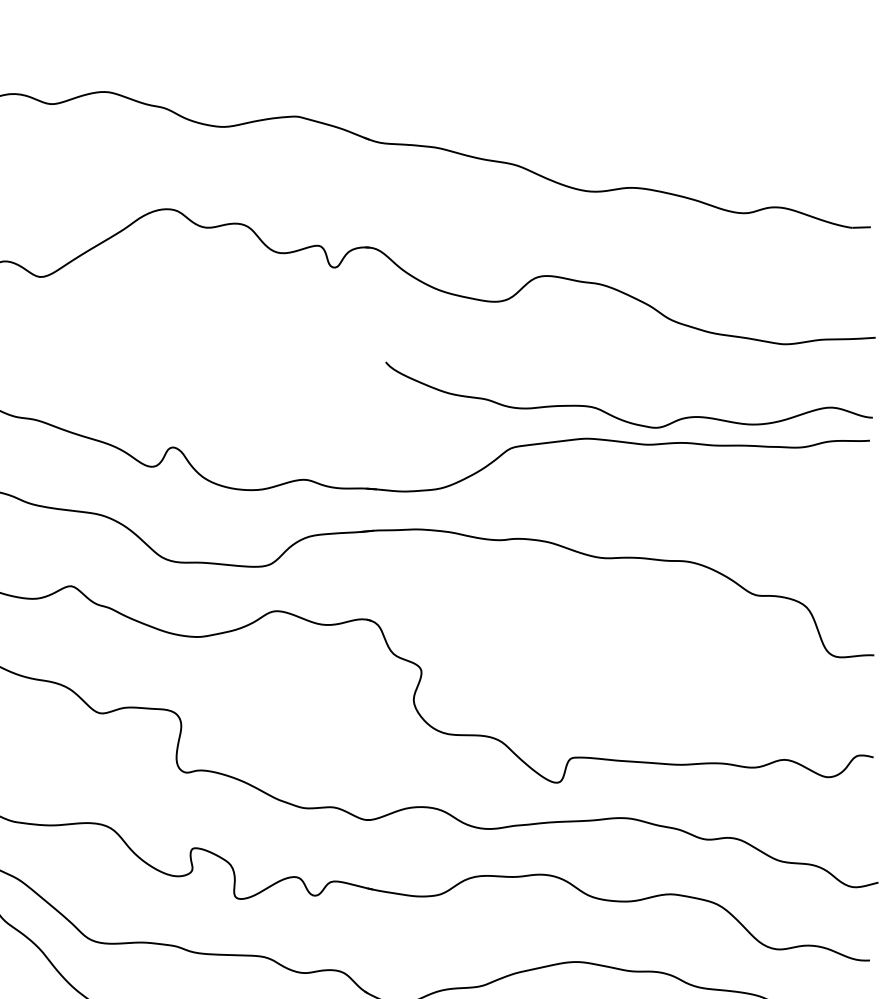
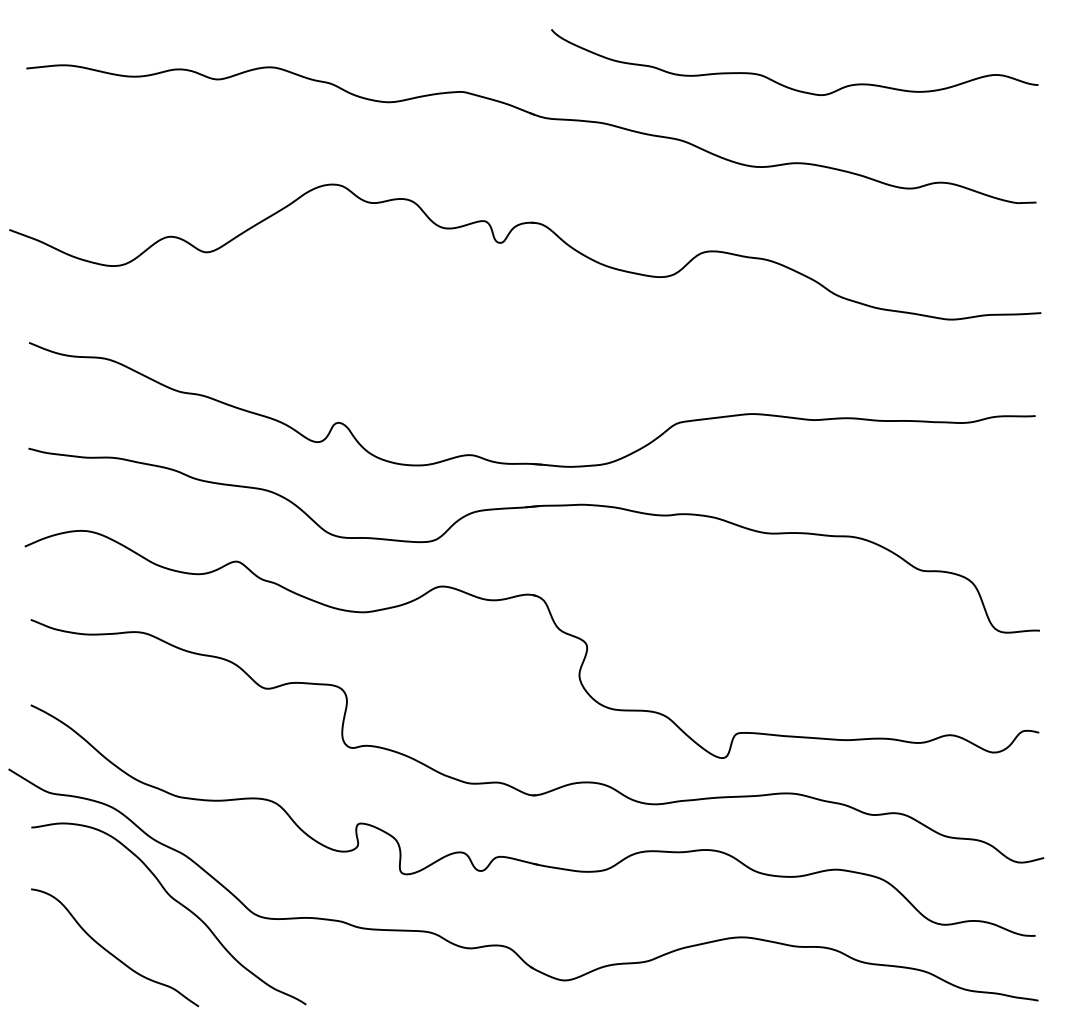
curve: (617, 417) -> (783, 84), moved

